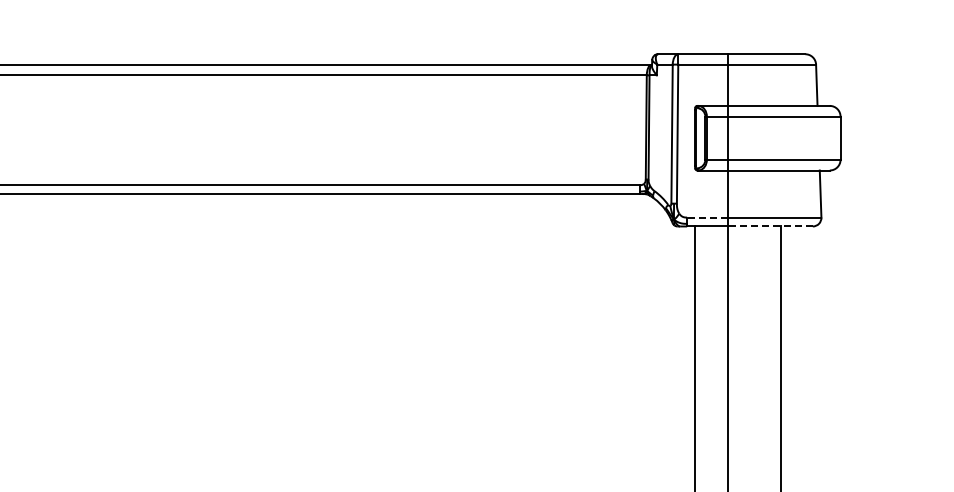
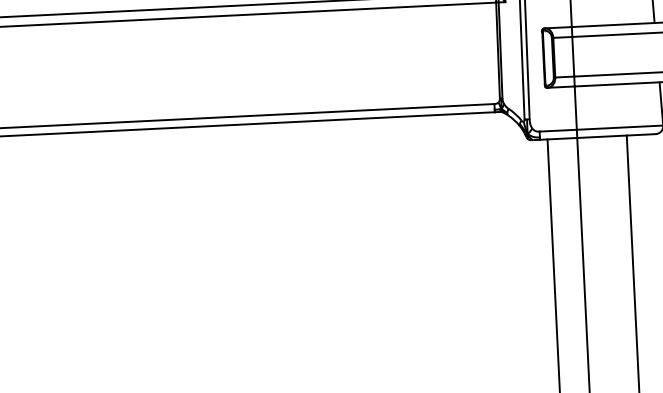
line: (706, 217) -> (557, 130), dashed -> solid
line: (770, 226) -> (616, 136), dashed -> solid

